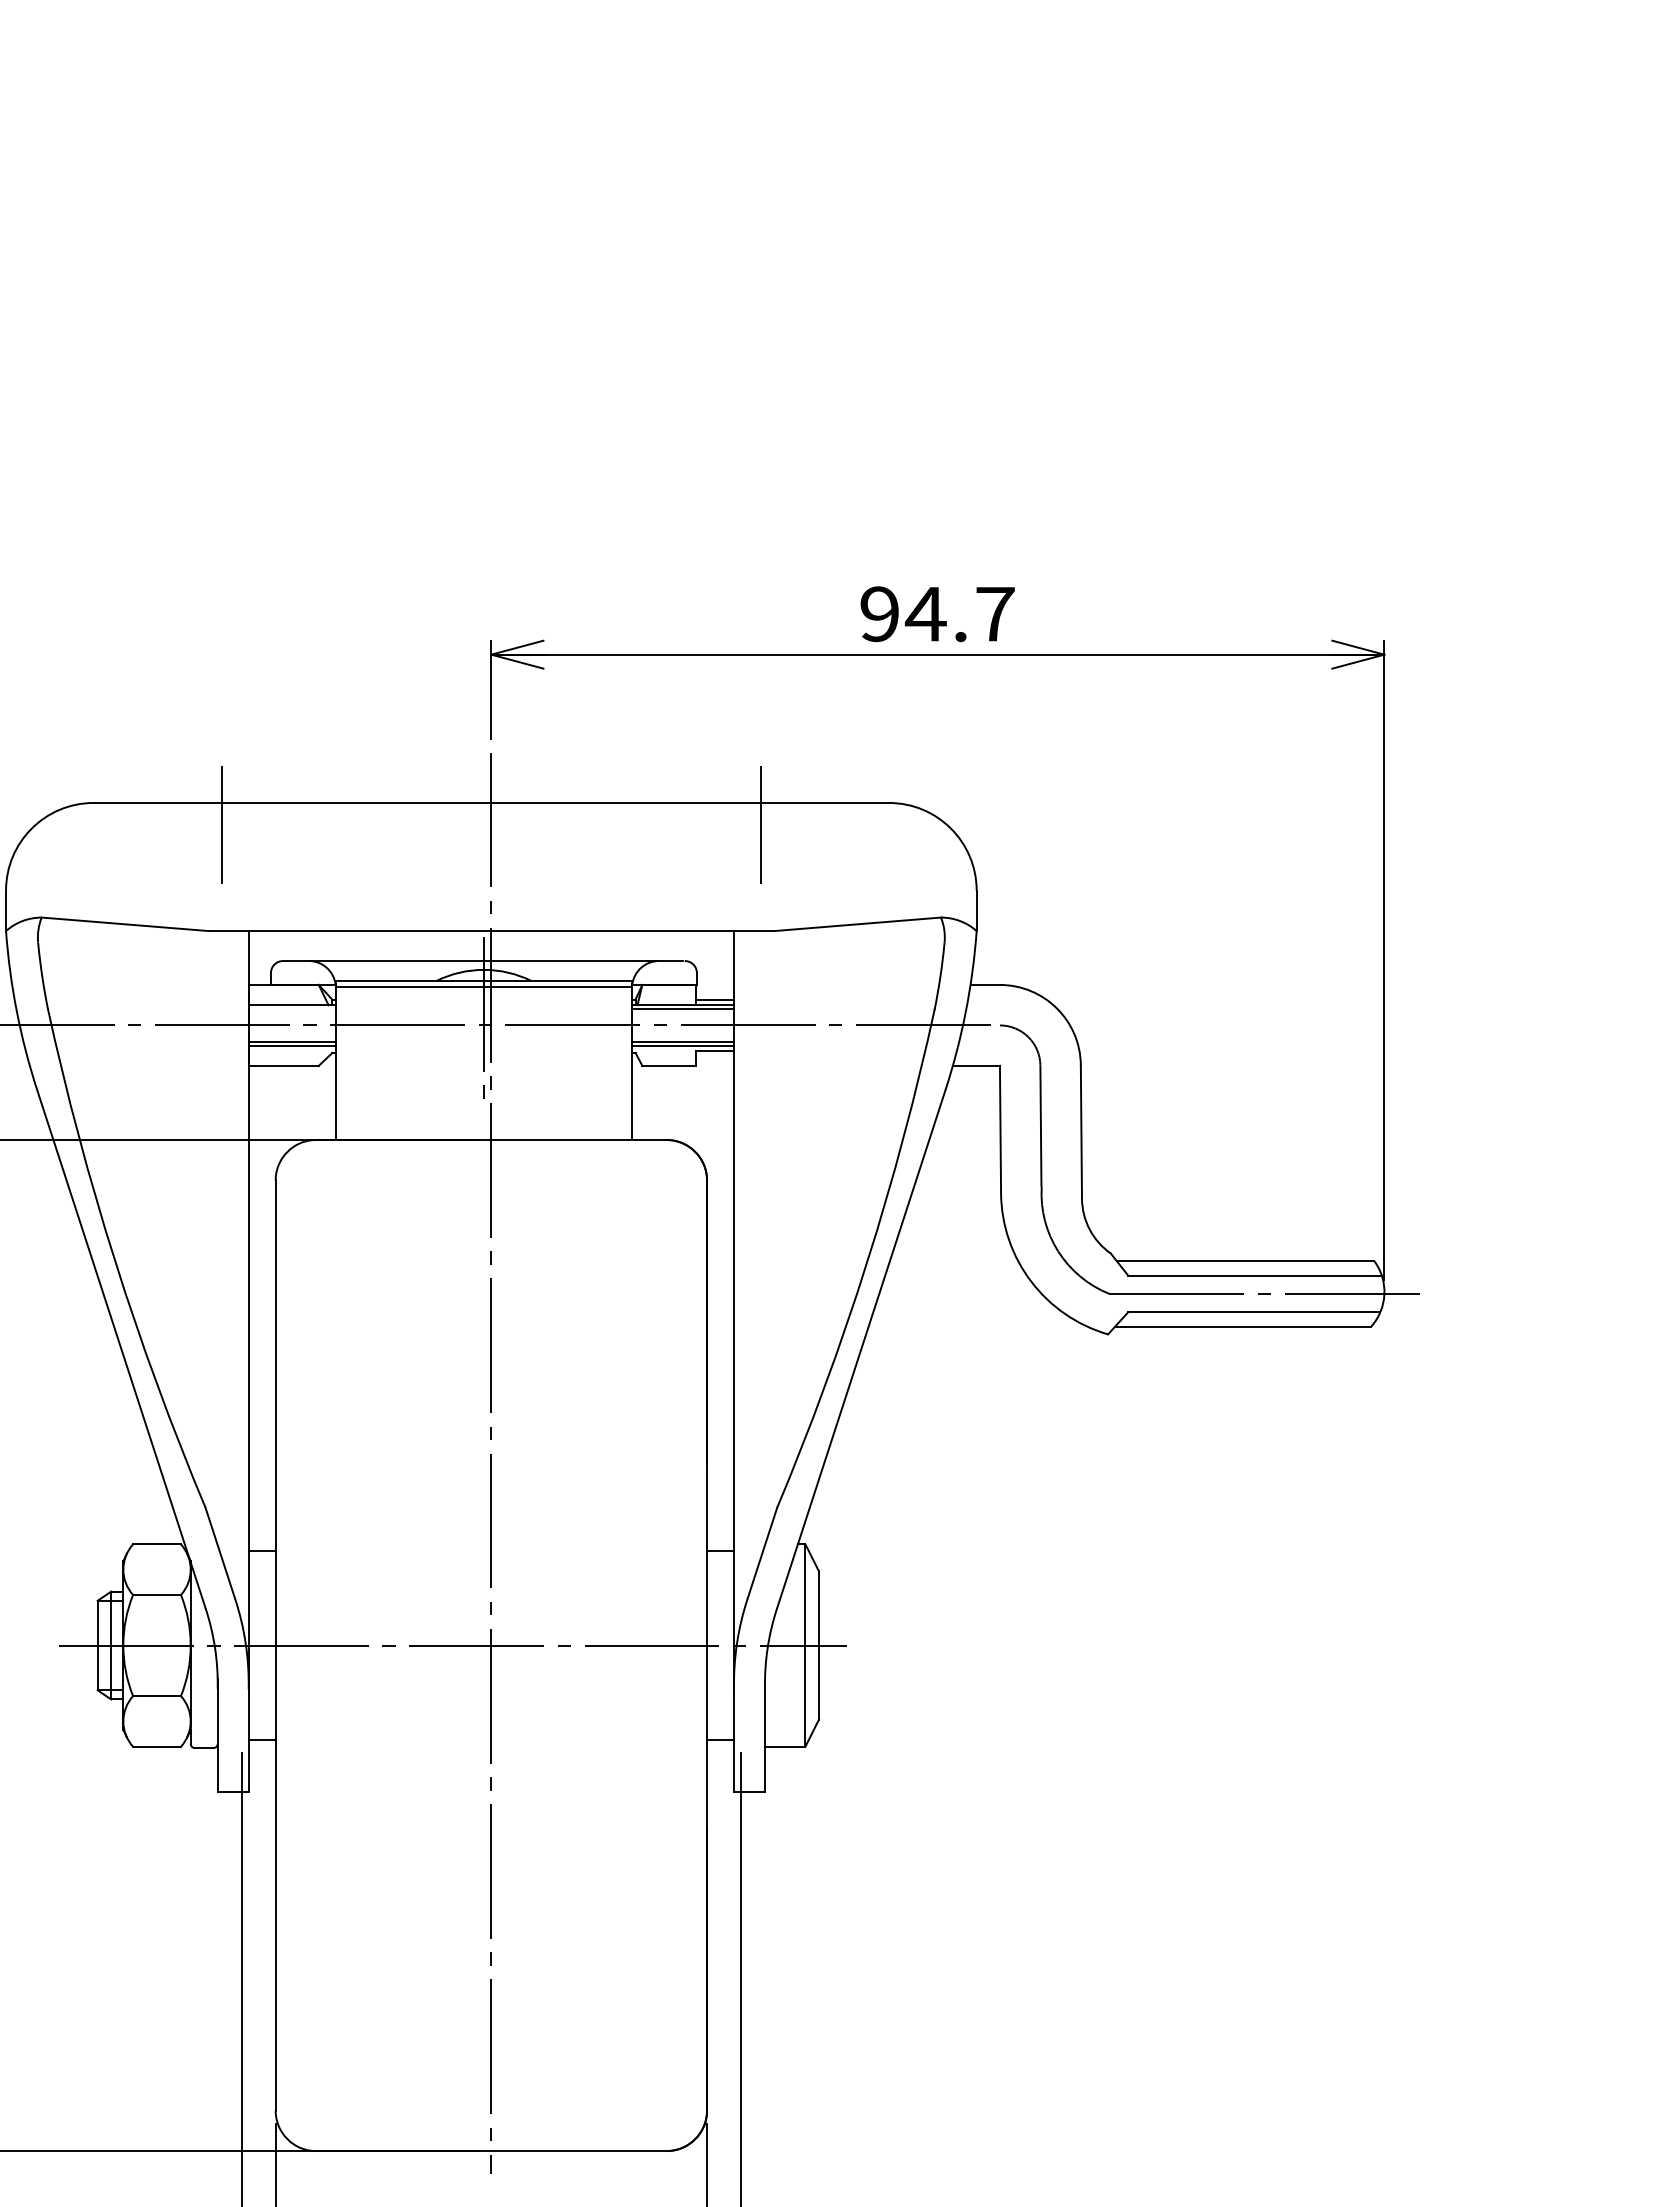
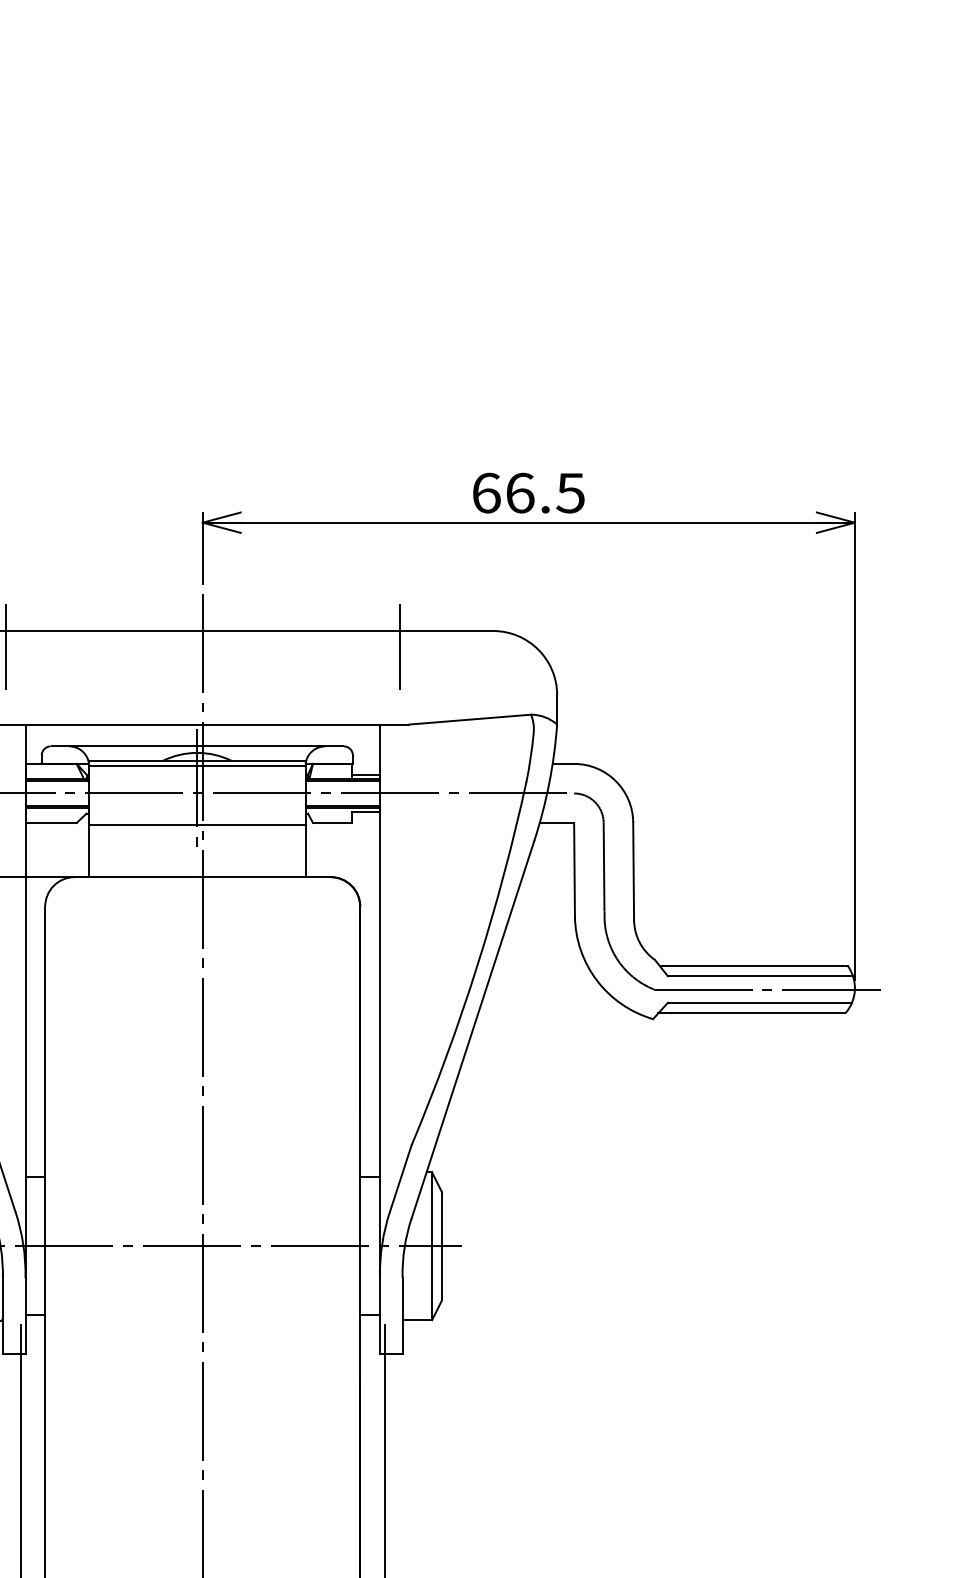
text: (937, 614) -> (528, 493), 94.7 -> 66.5
line: (291, 1008) -> (56, 781), added
line: (483, 1068) -> (196, 824), added

